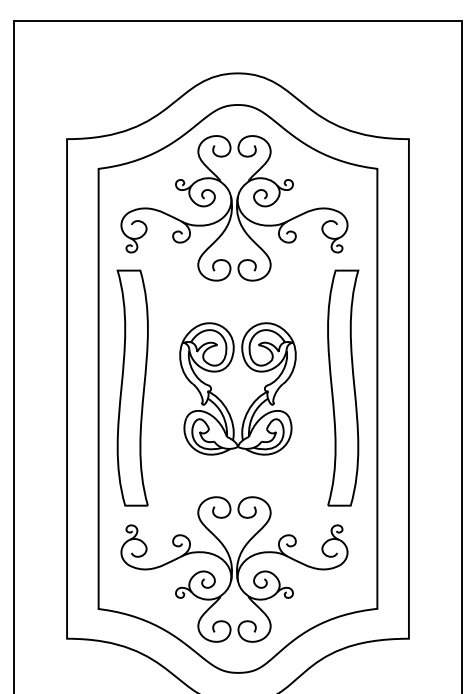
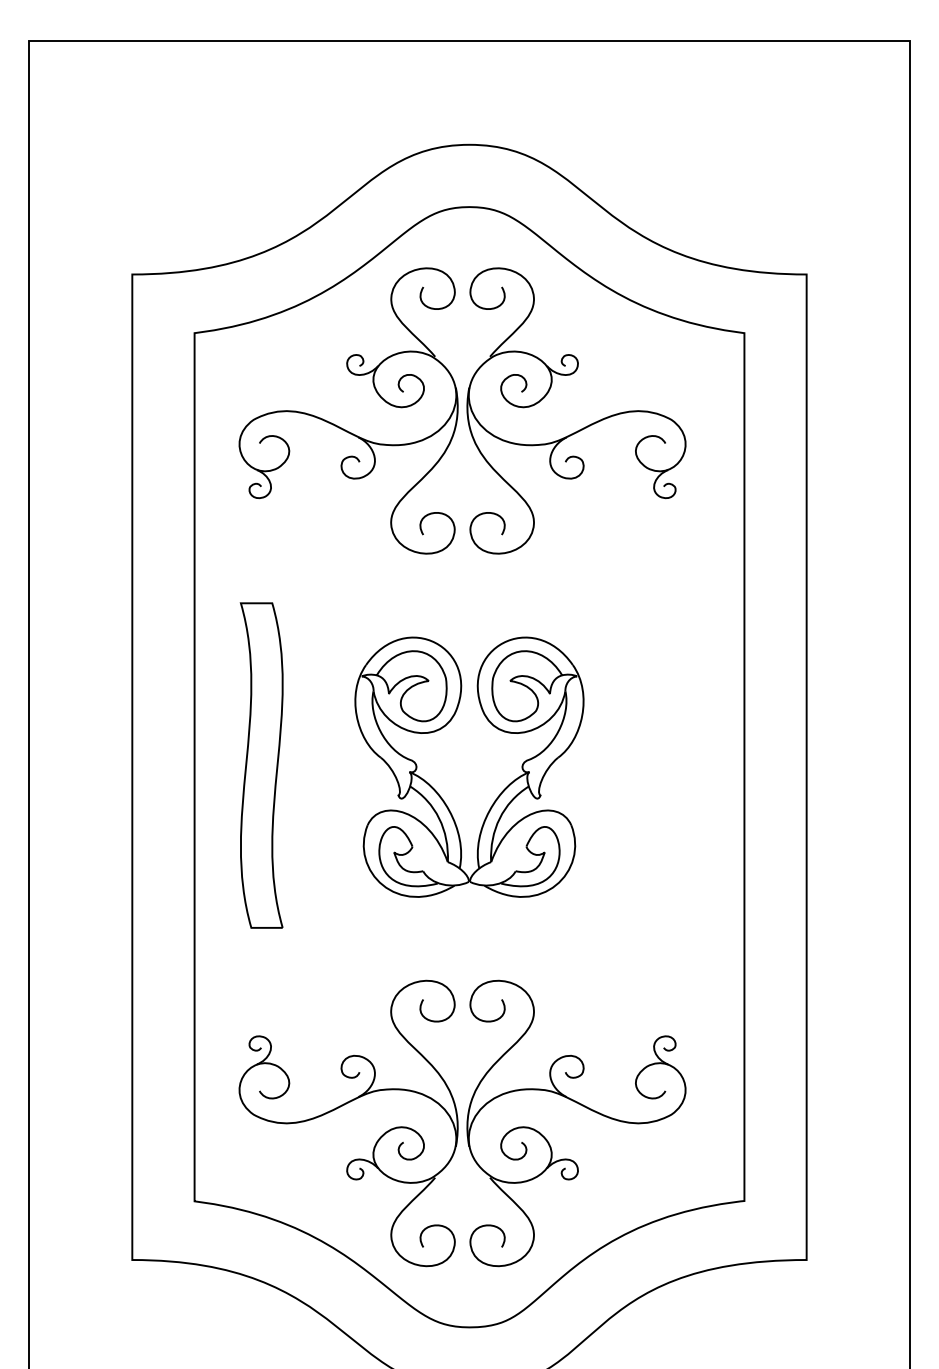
part: (132, 387) -> (261, 764), size x0.7
part: (343, 387) -> (677, 764), removed

